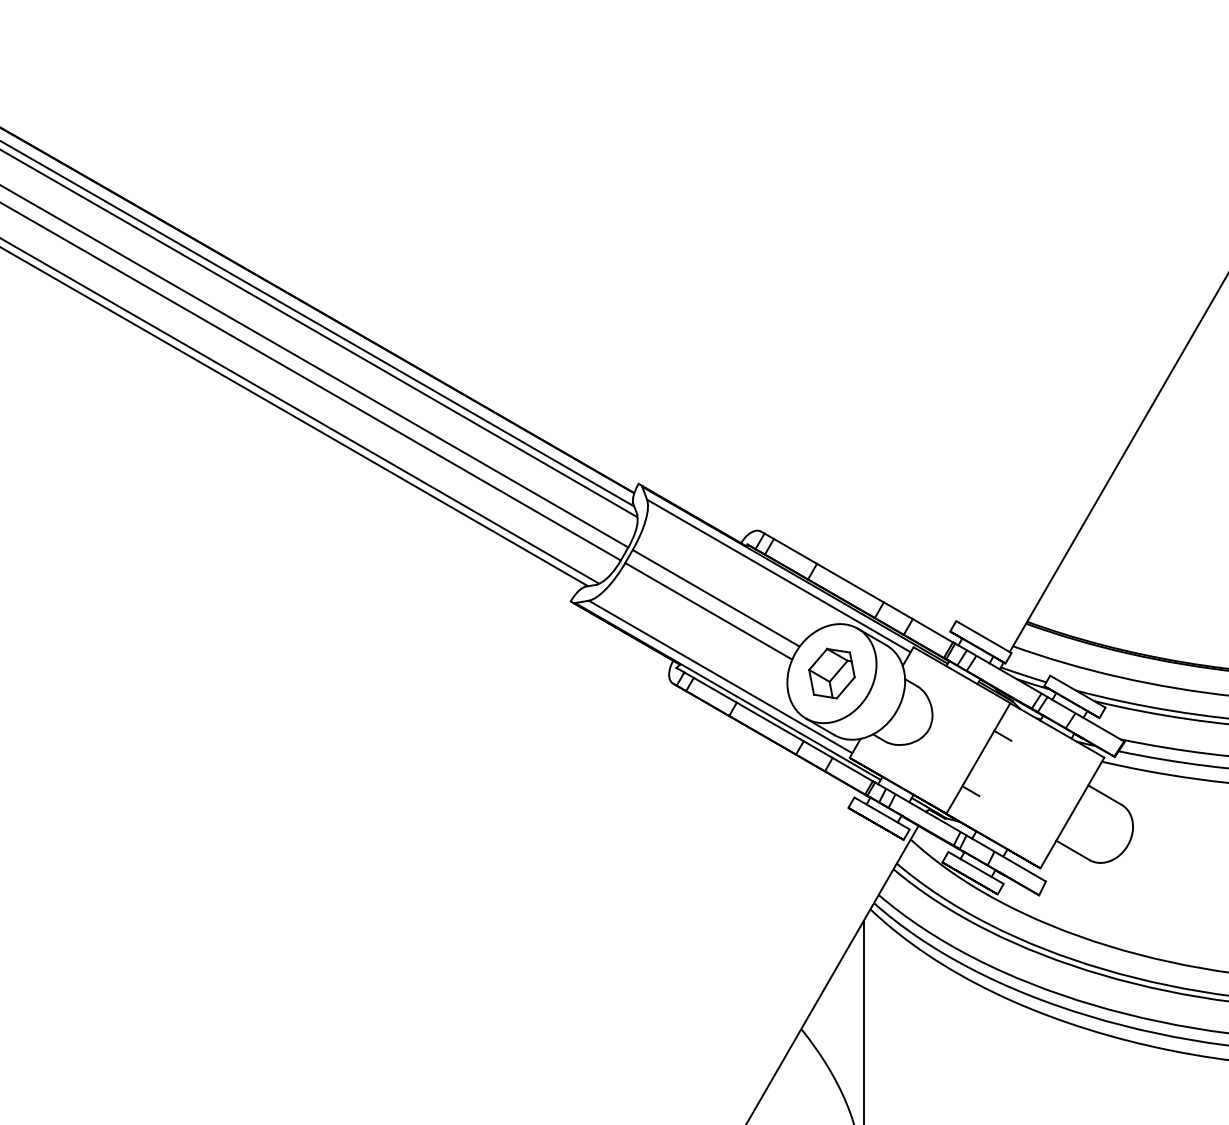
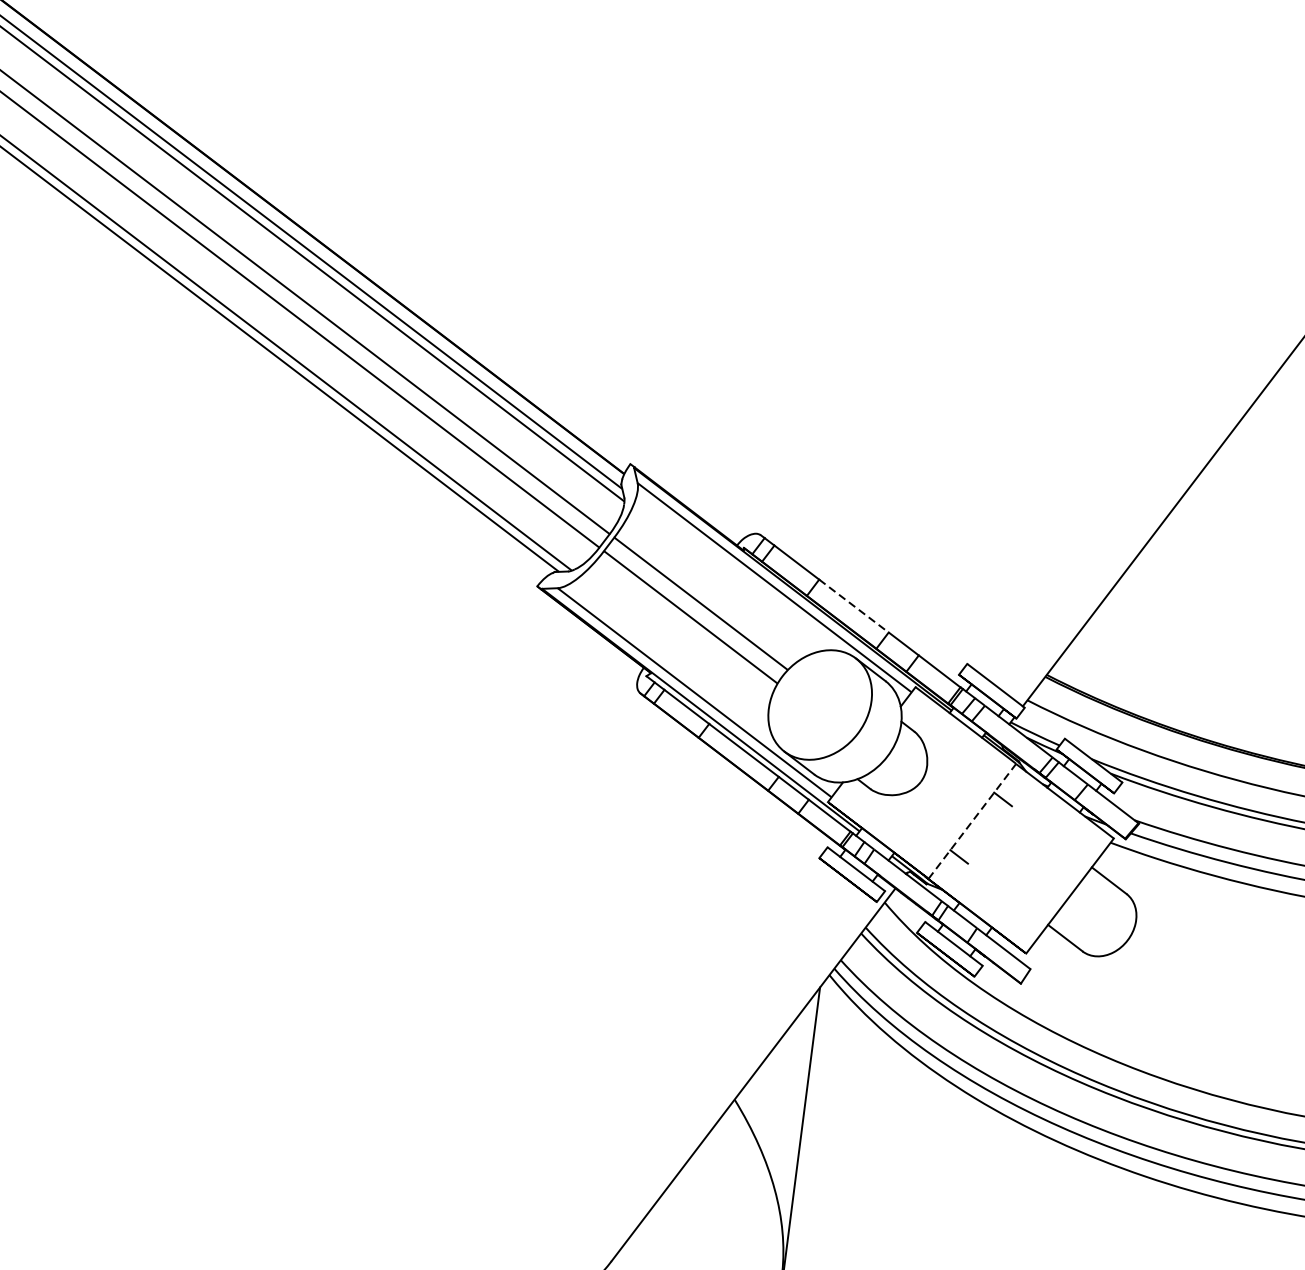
line: (850, 583) -> (853, 606), solid -> dashed
part: (831, 673) -> (819, 704), removed
line: (978, 758) -> (972, 821), solid -> dashed

